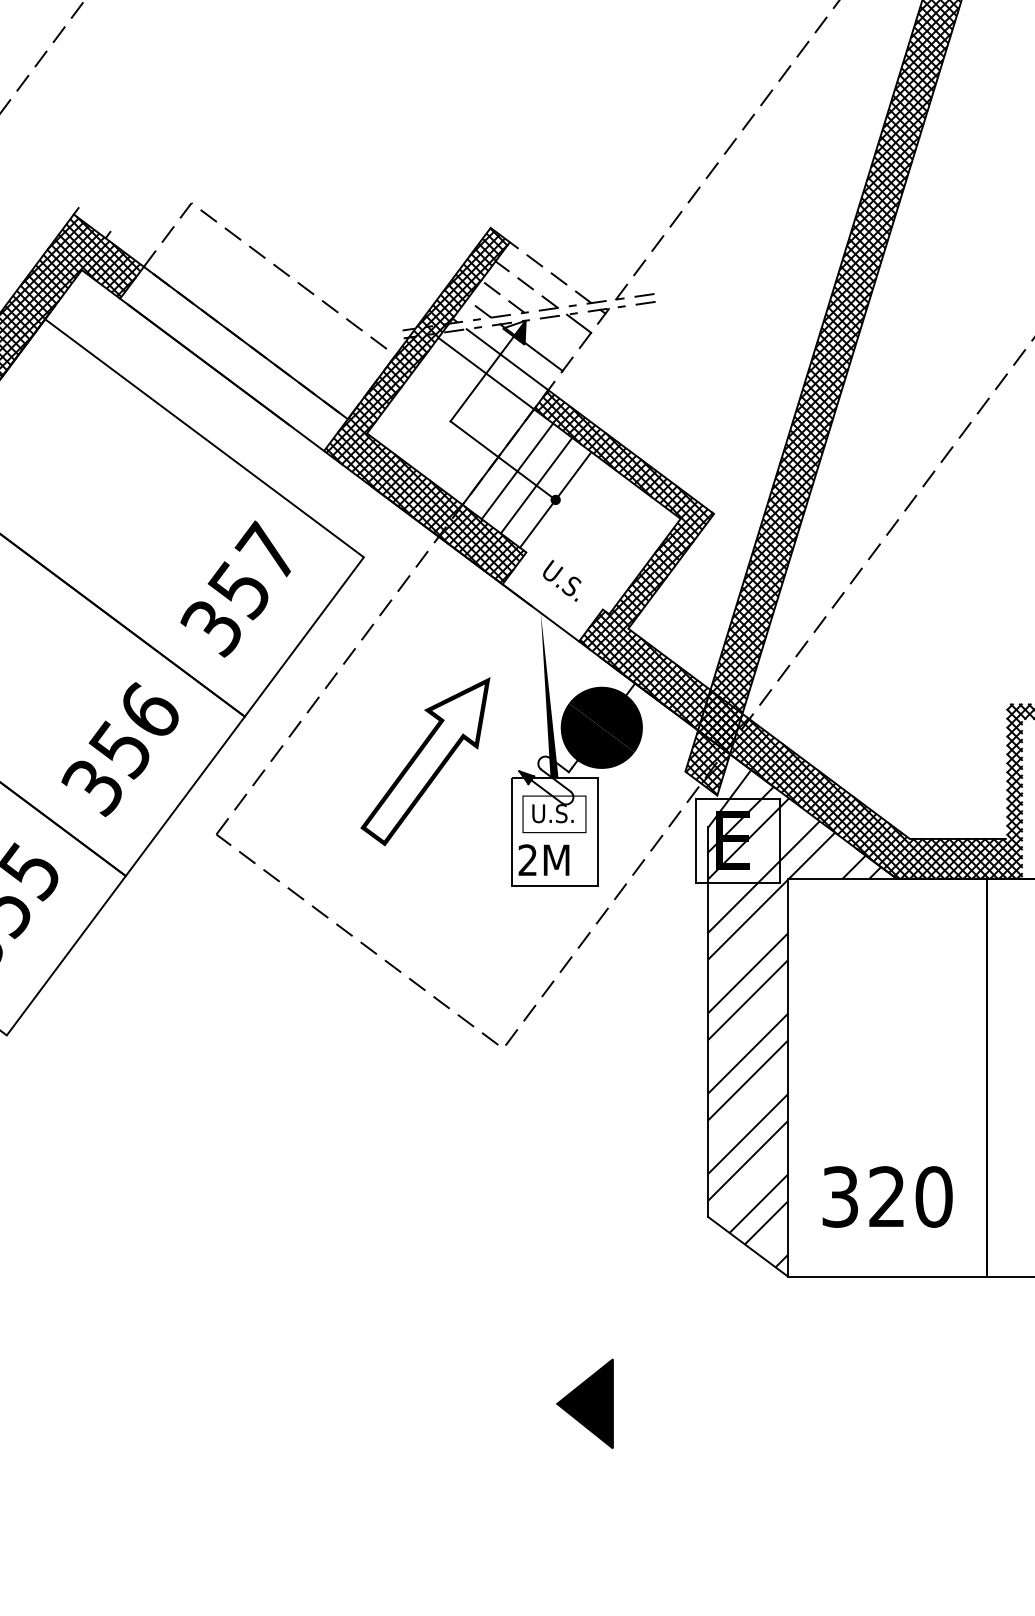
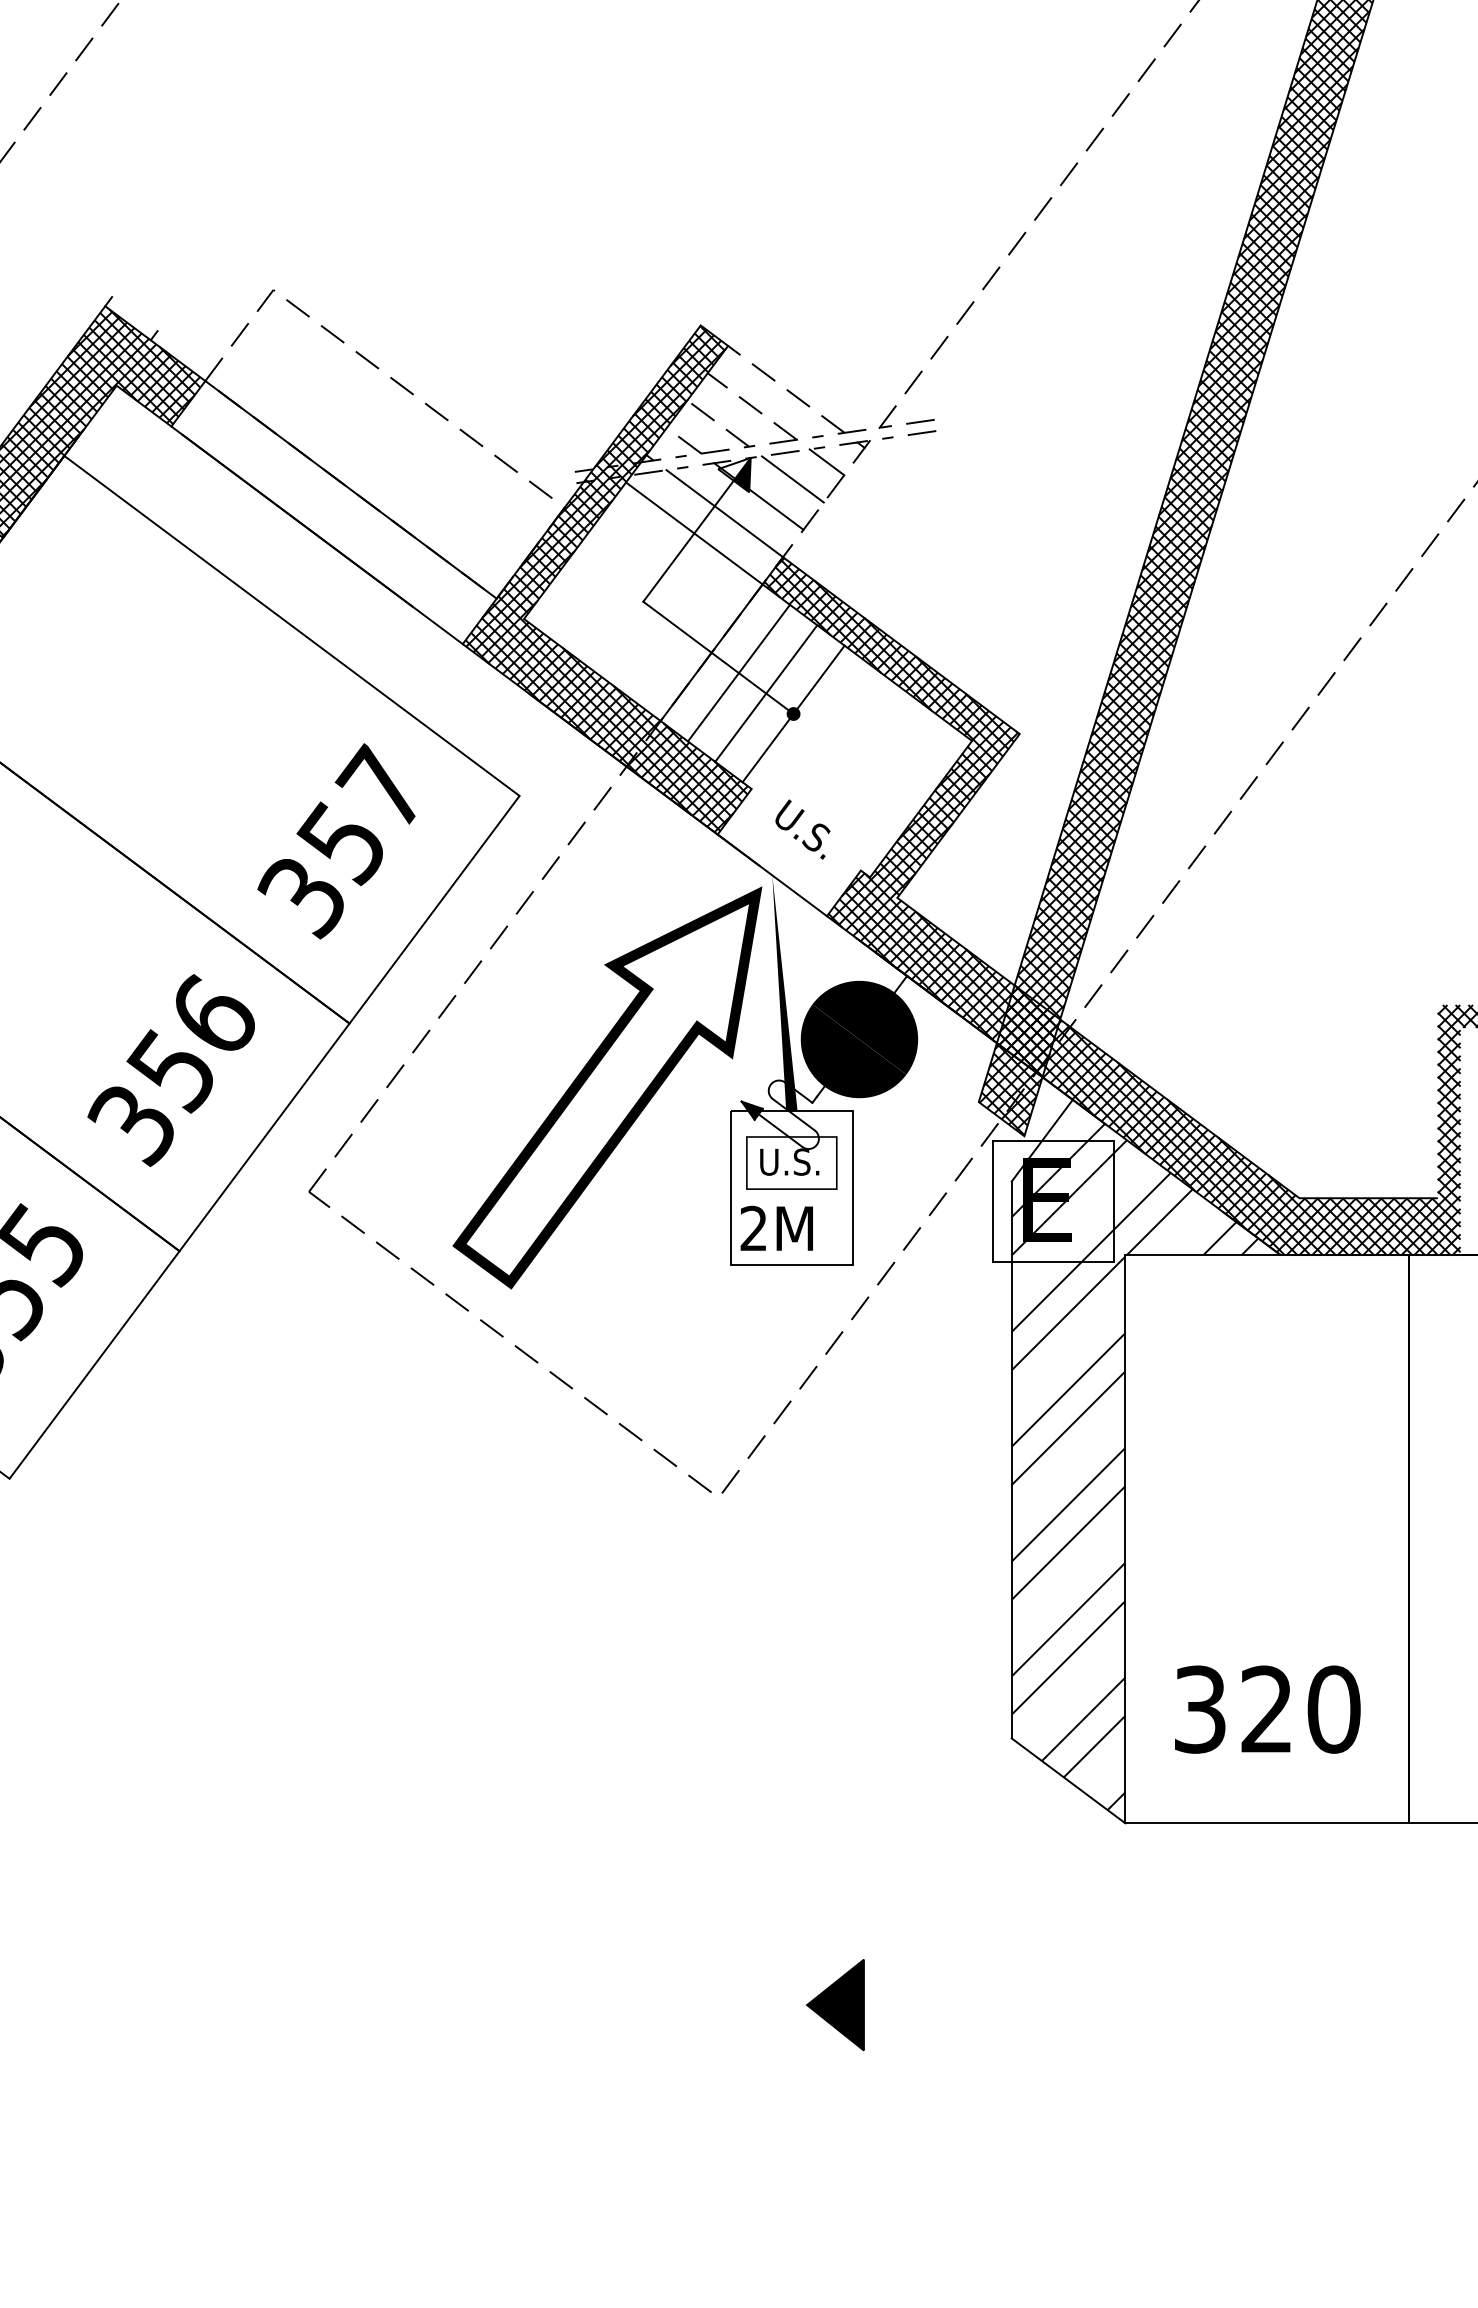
line: (554, 335) -> (792, 479), added
part: (425, 761) -> (607, 1087), size x1.67
part: (585, 1403) -> (835, 2004), size x0.71

